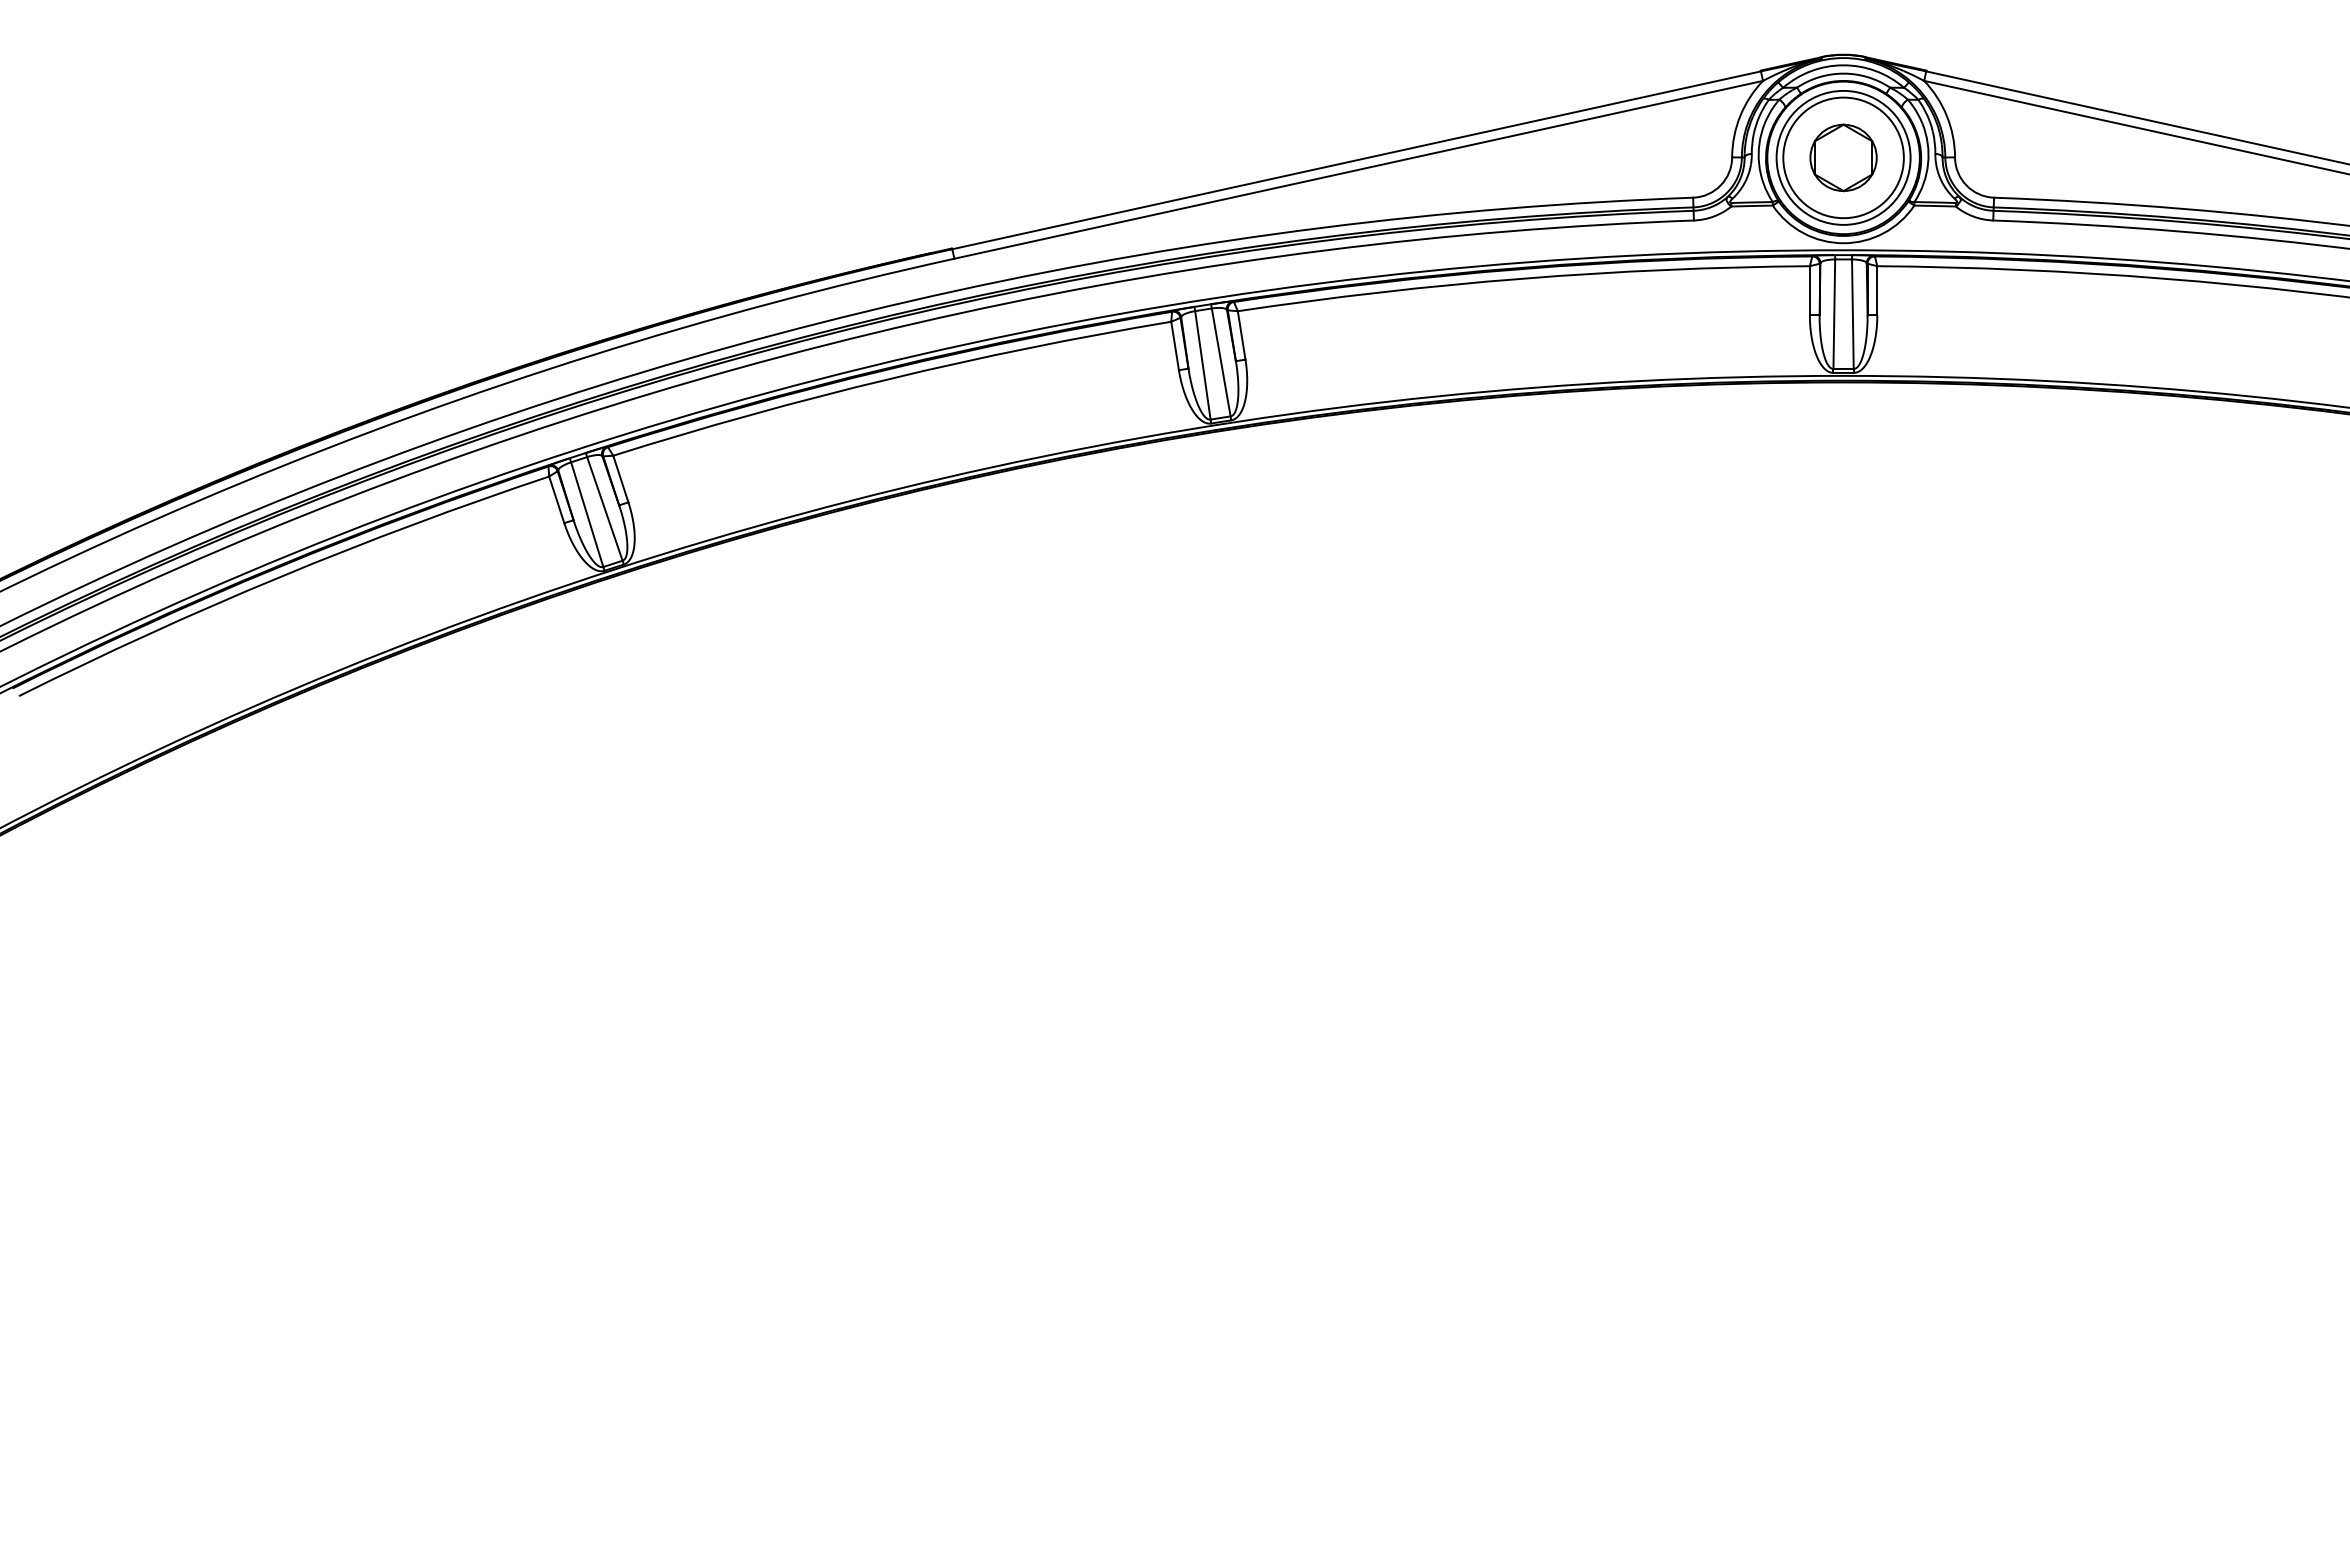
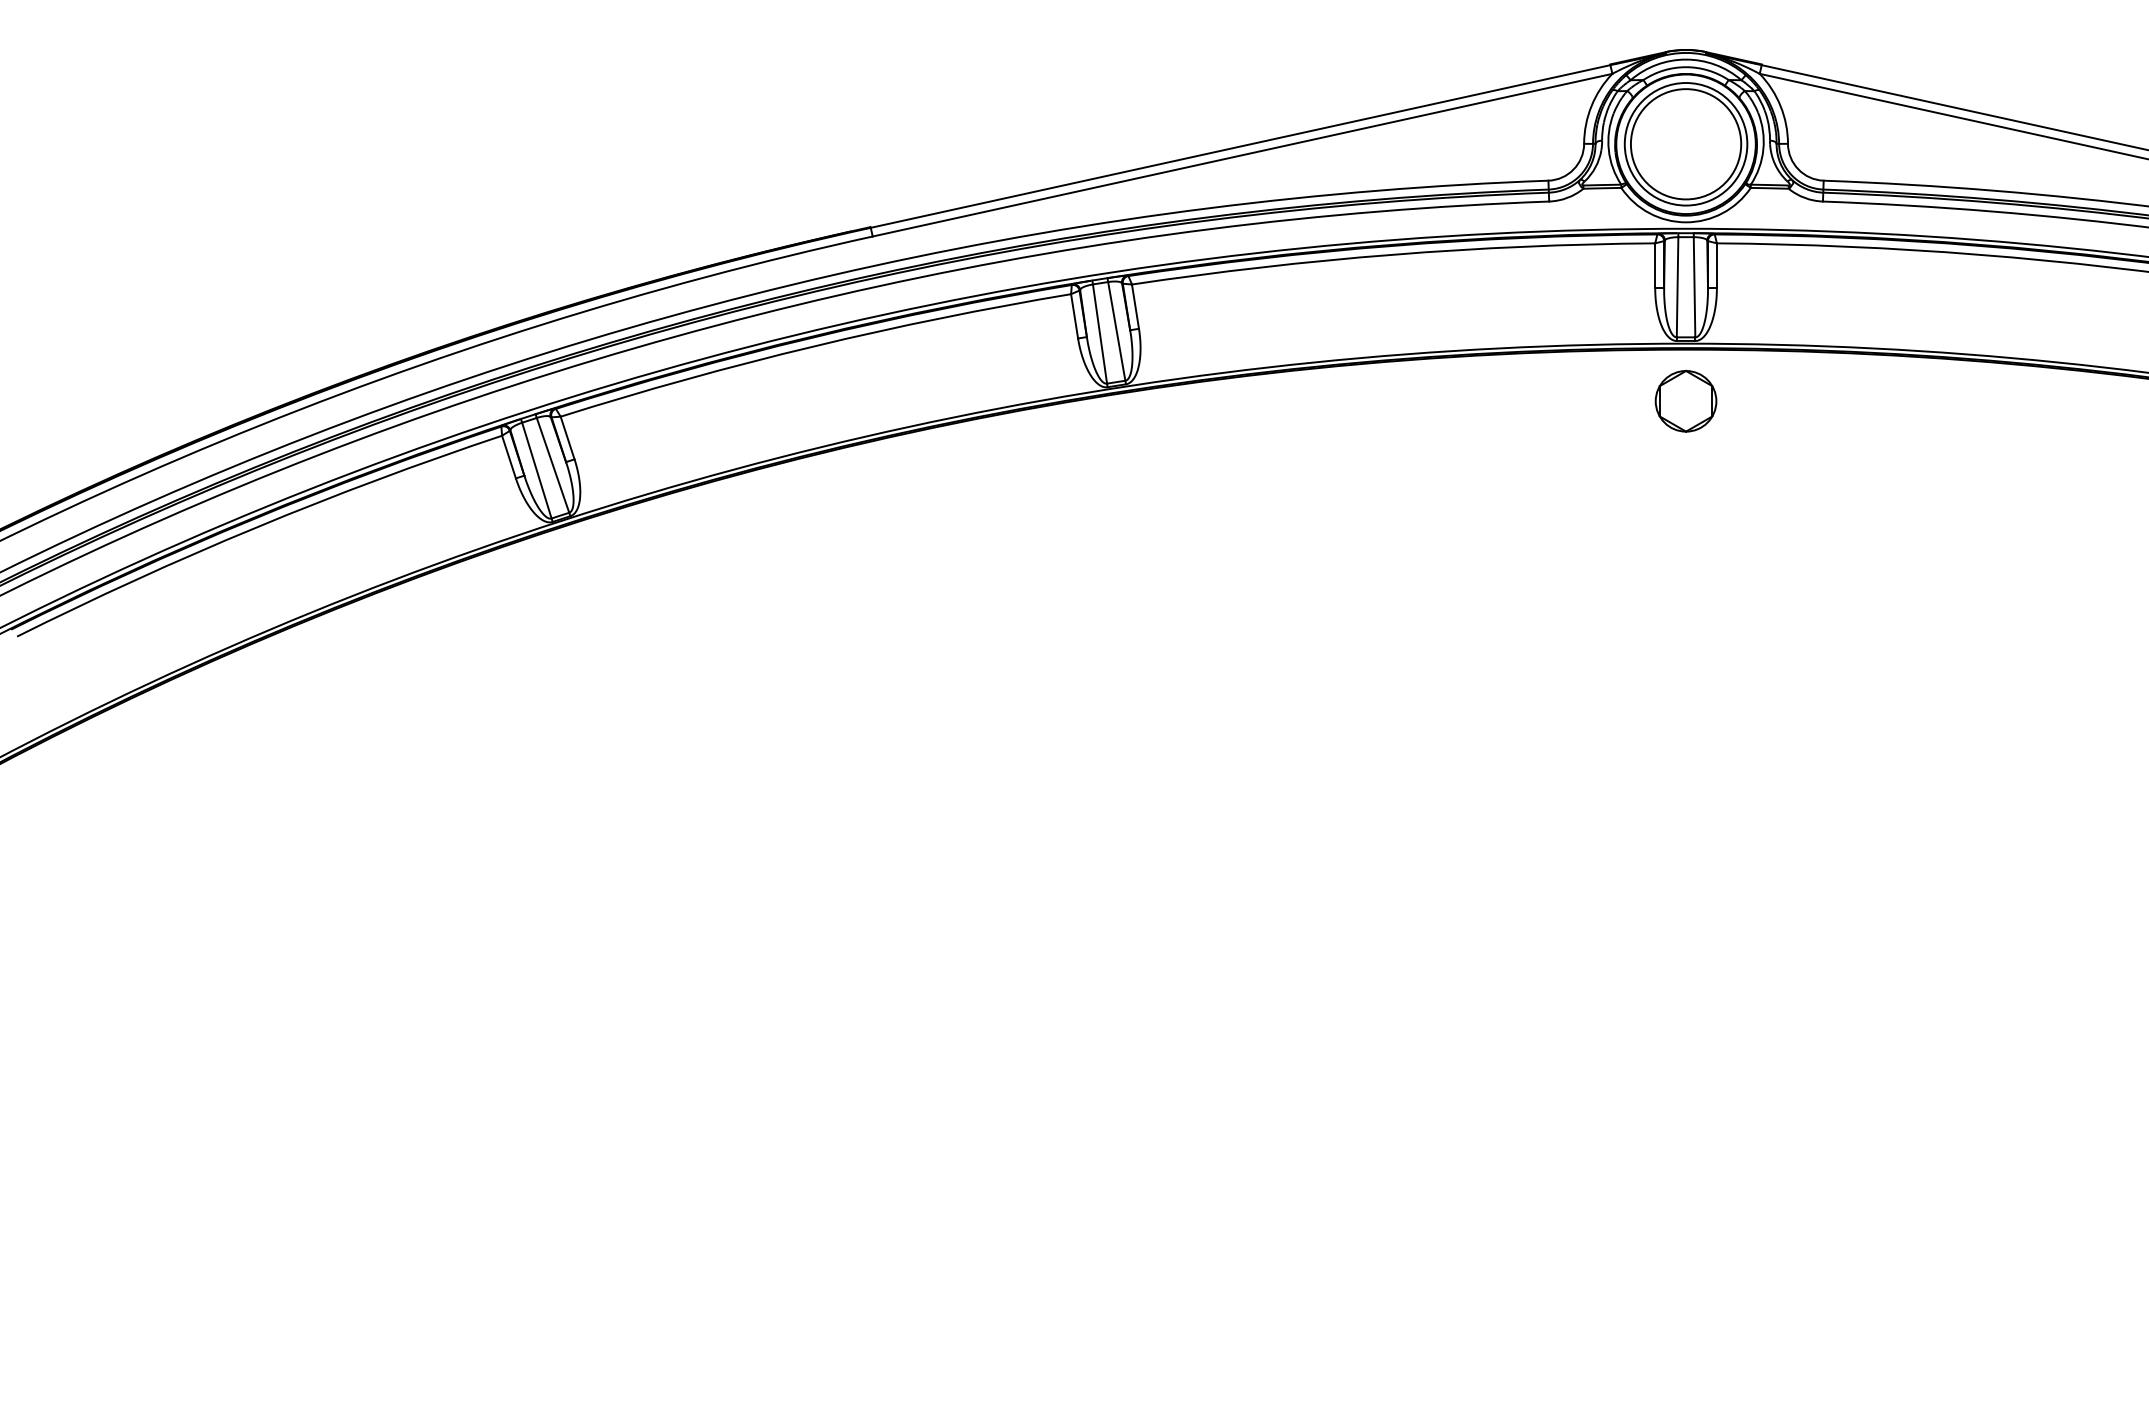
part: (1843, 157) -> (1685, 400), moved

